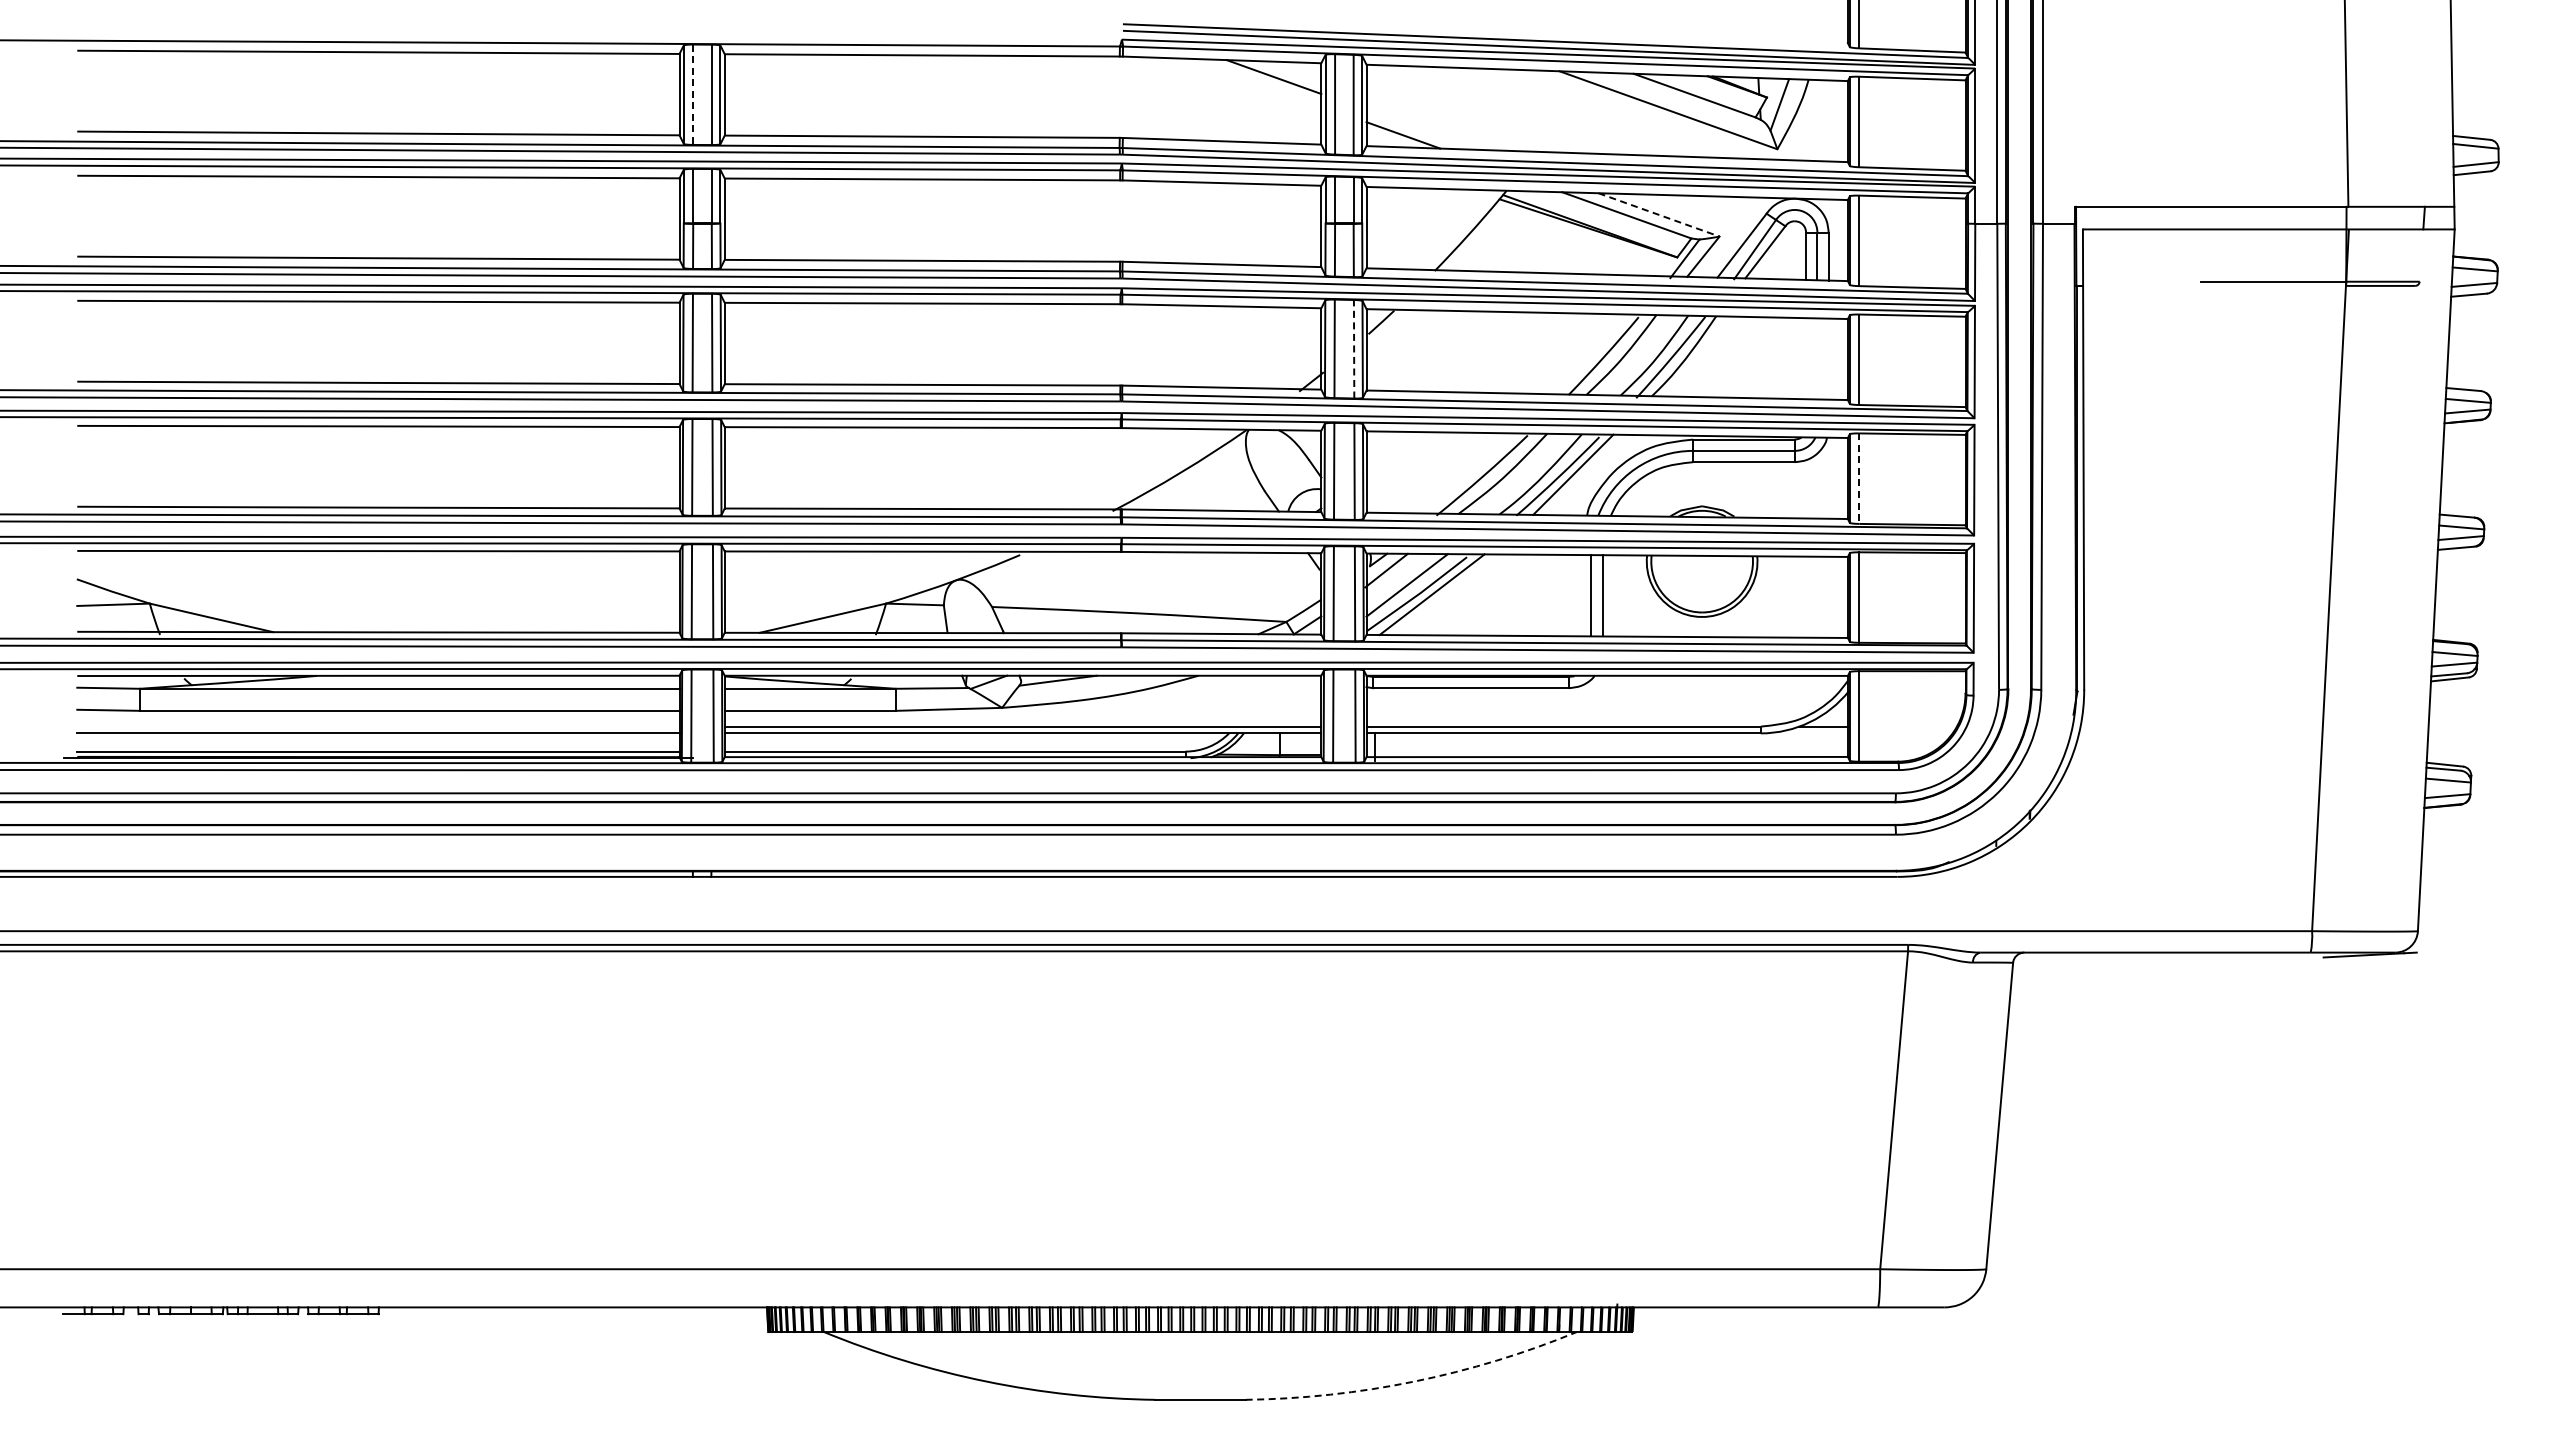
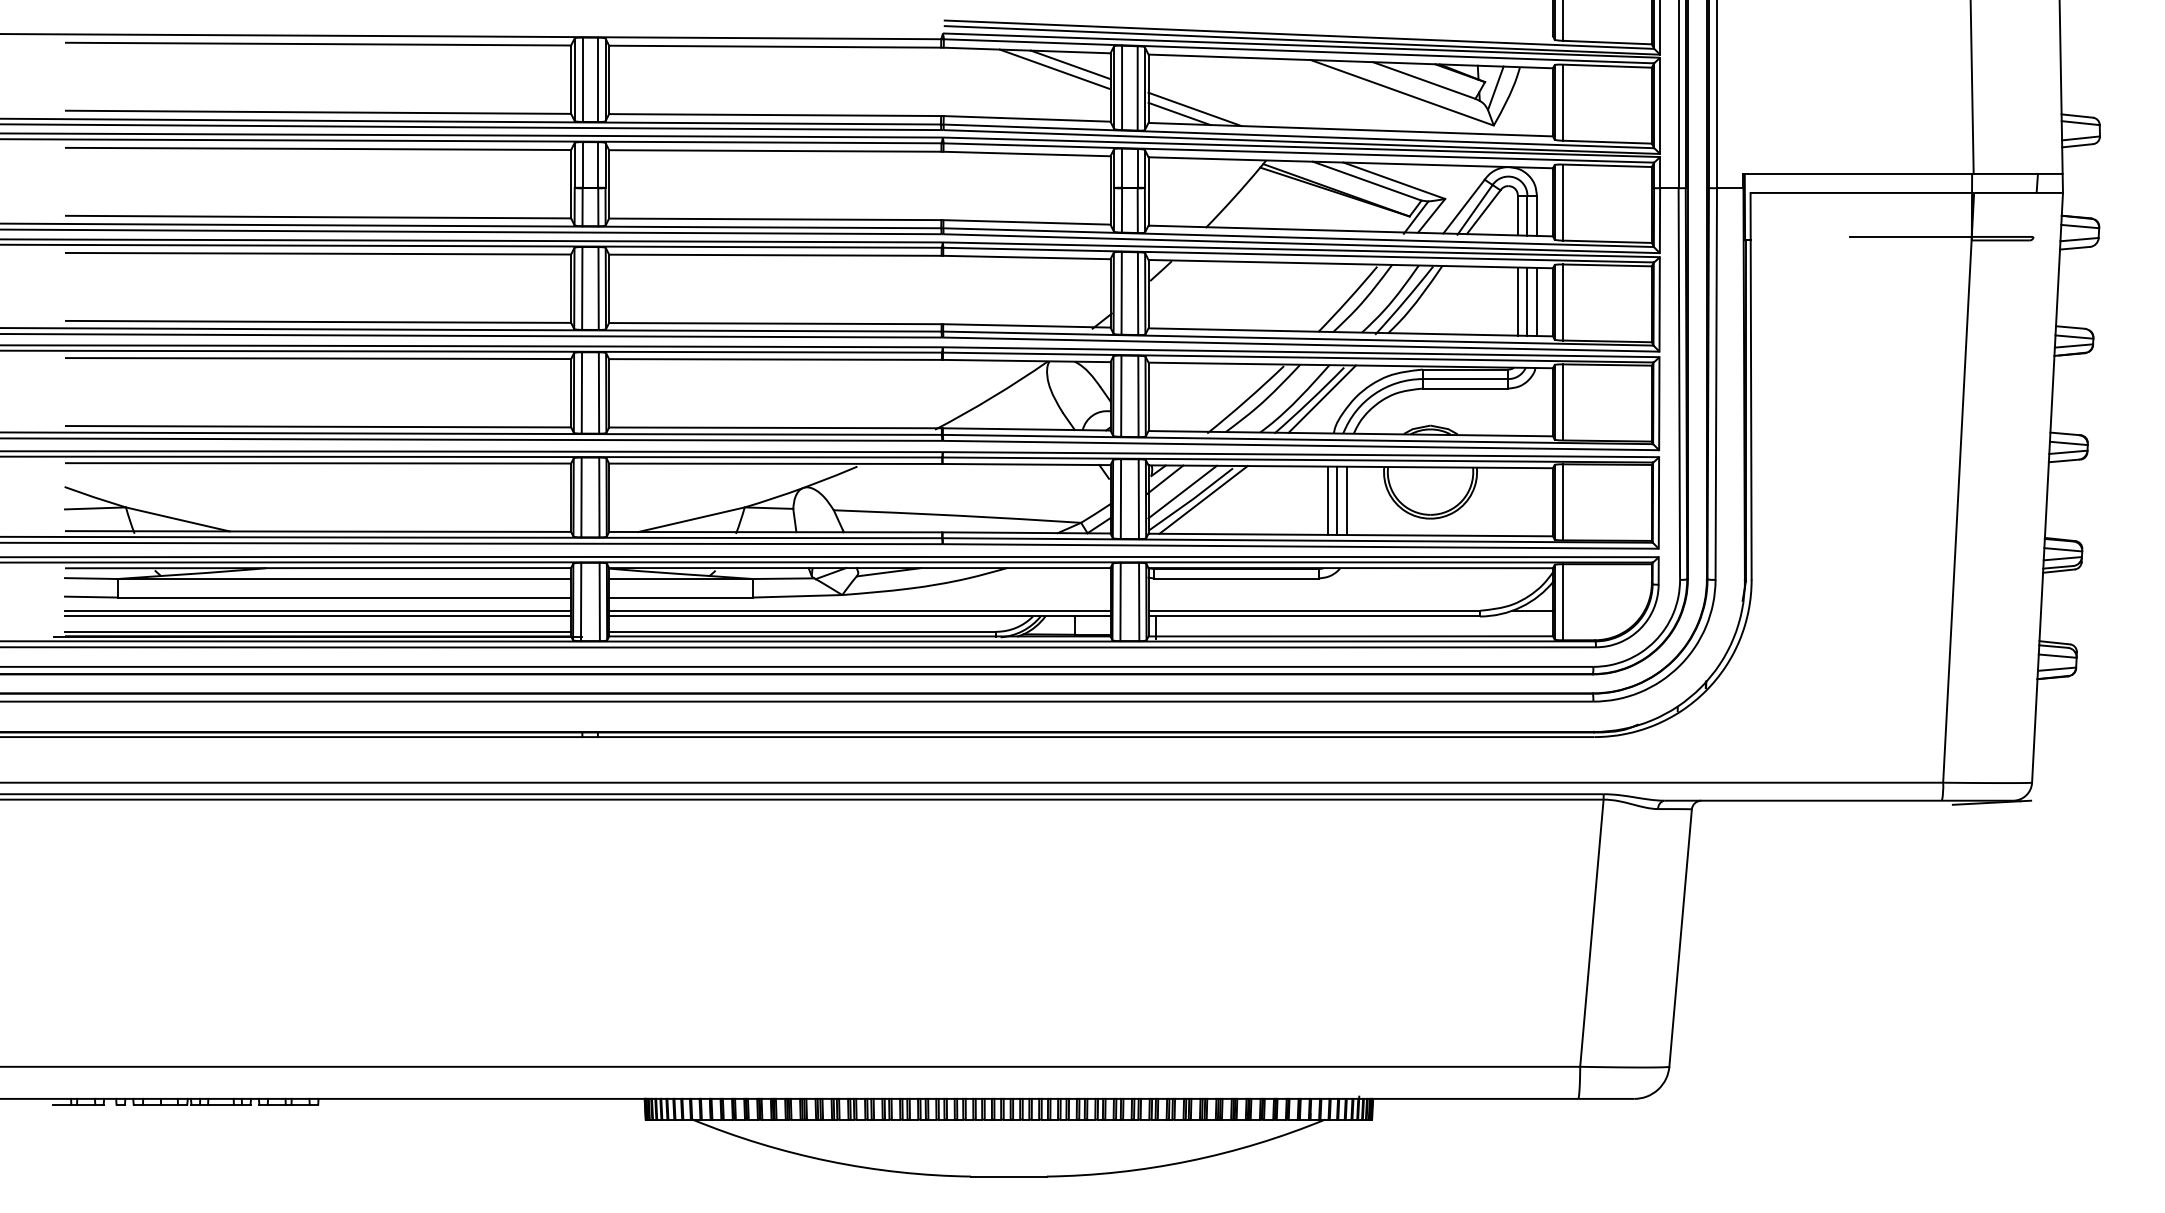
line: (1255, 82) -> (1055, 69), added
line: (693, 95) -> (582, 80), dashed -> solid
line: (1421, 129) -> (1194, 108), added
line: (1659, 215) -> (1394, 181), dashed -> solid
line: (1354, 348) -> (1138, 293), dashed -> solid
line: (1806, 358) -> (1518, 301), added
line: (1817, 358) -> (1527, 301), added
line: (1828, 358) -> (1536, 301), added
line: (1859, 479) -> (1562, 403), dashed -> solid
line: (1580, 595) -> (1328, 500), added
line: (378, 726) -> (318, 610), added
arc: (1414, 1381) -> (1188, 1161), dashed -> solid

